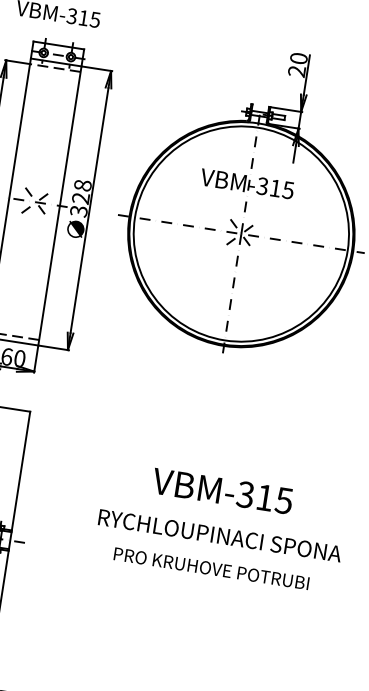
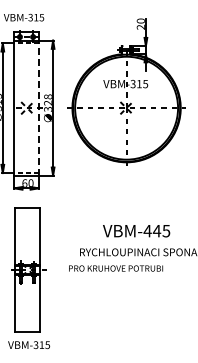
line: (59, 202) -> (38, 106), solid -> dashed
text: (255, 495) -> (152, 230), VBM-315 -> VBM-445
text: (212, 568) -> (116, 268), moved

